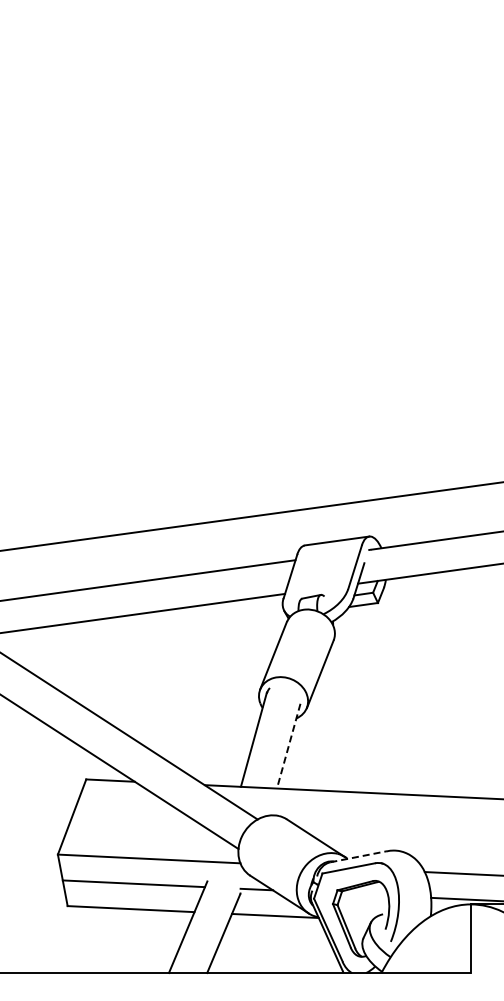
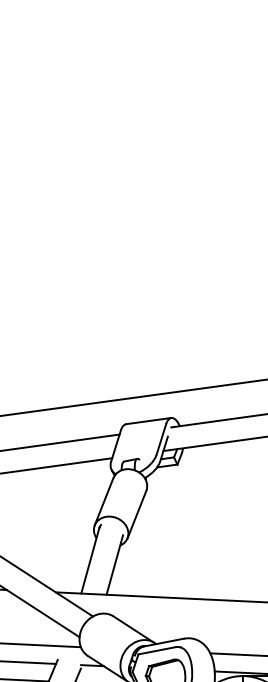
line: (288, 746) -> (114, 565), dashed -> solid
line: (358, 856) -> (163, 642), dashed -> solid

